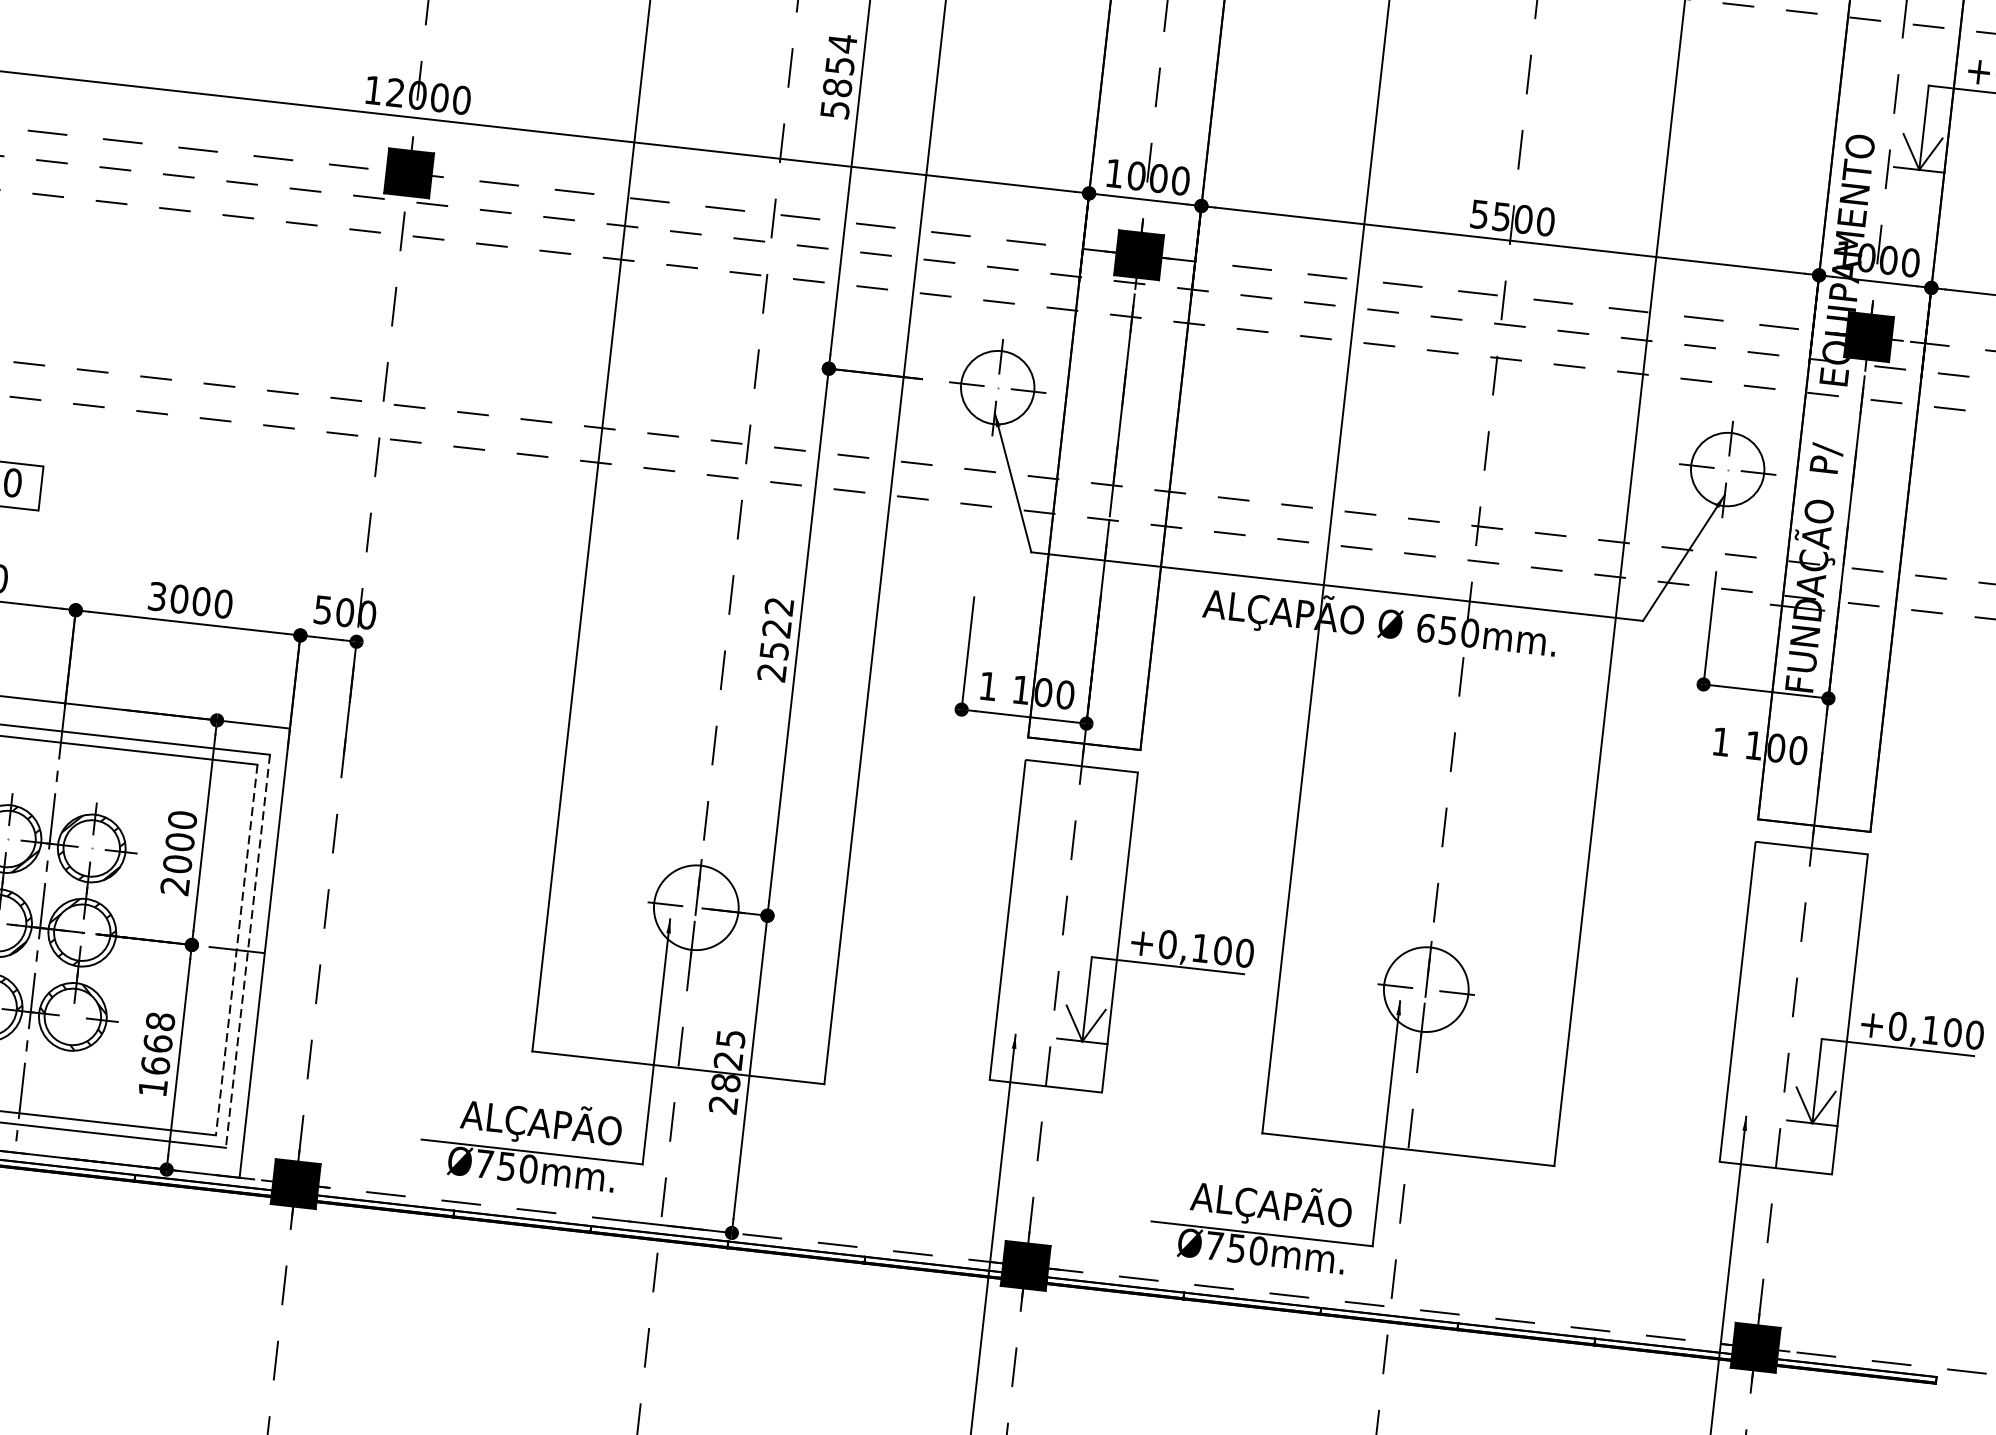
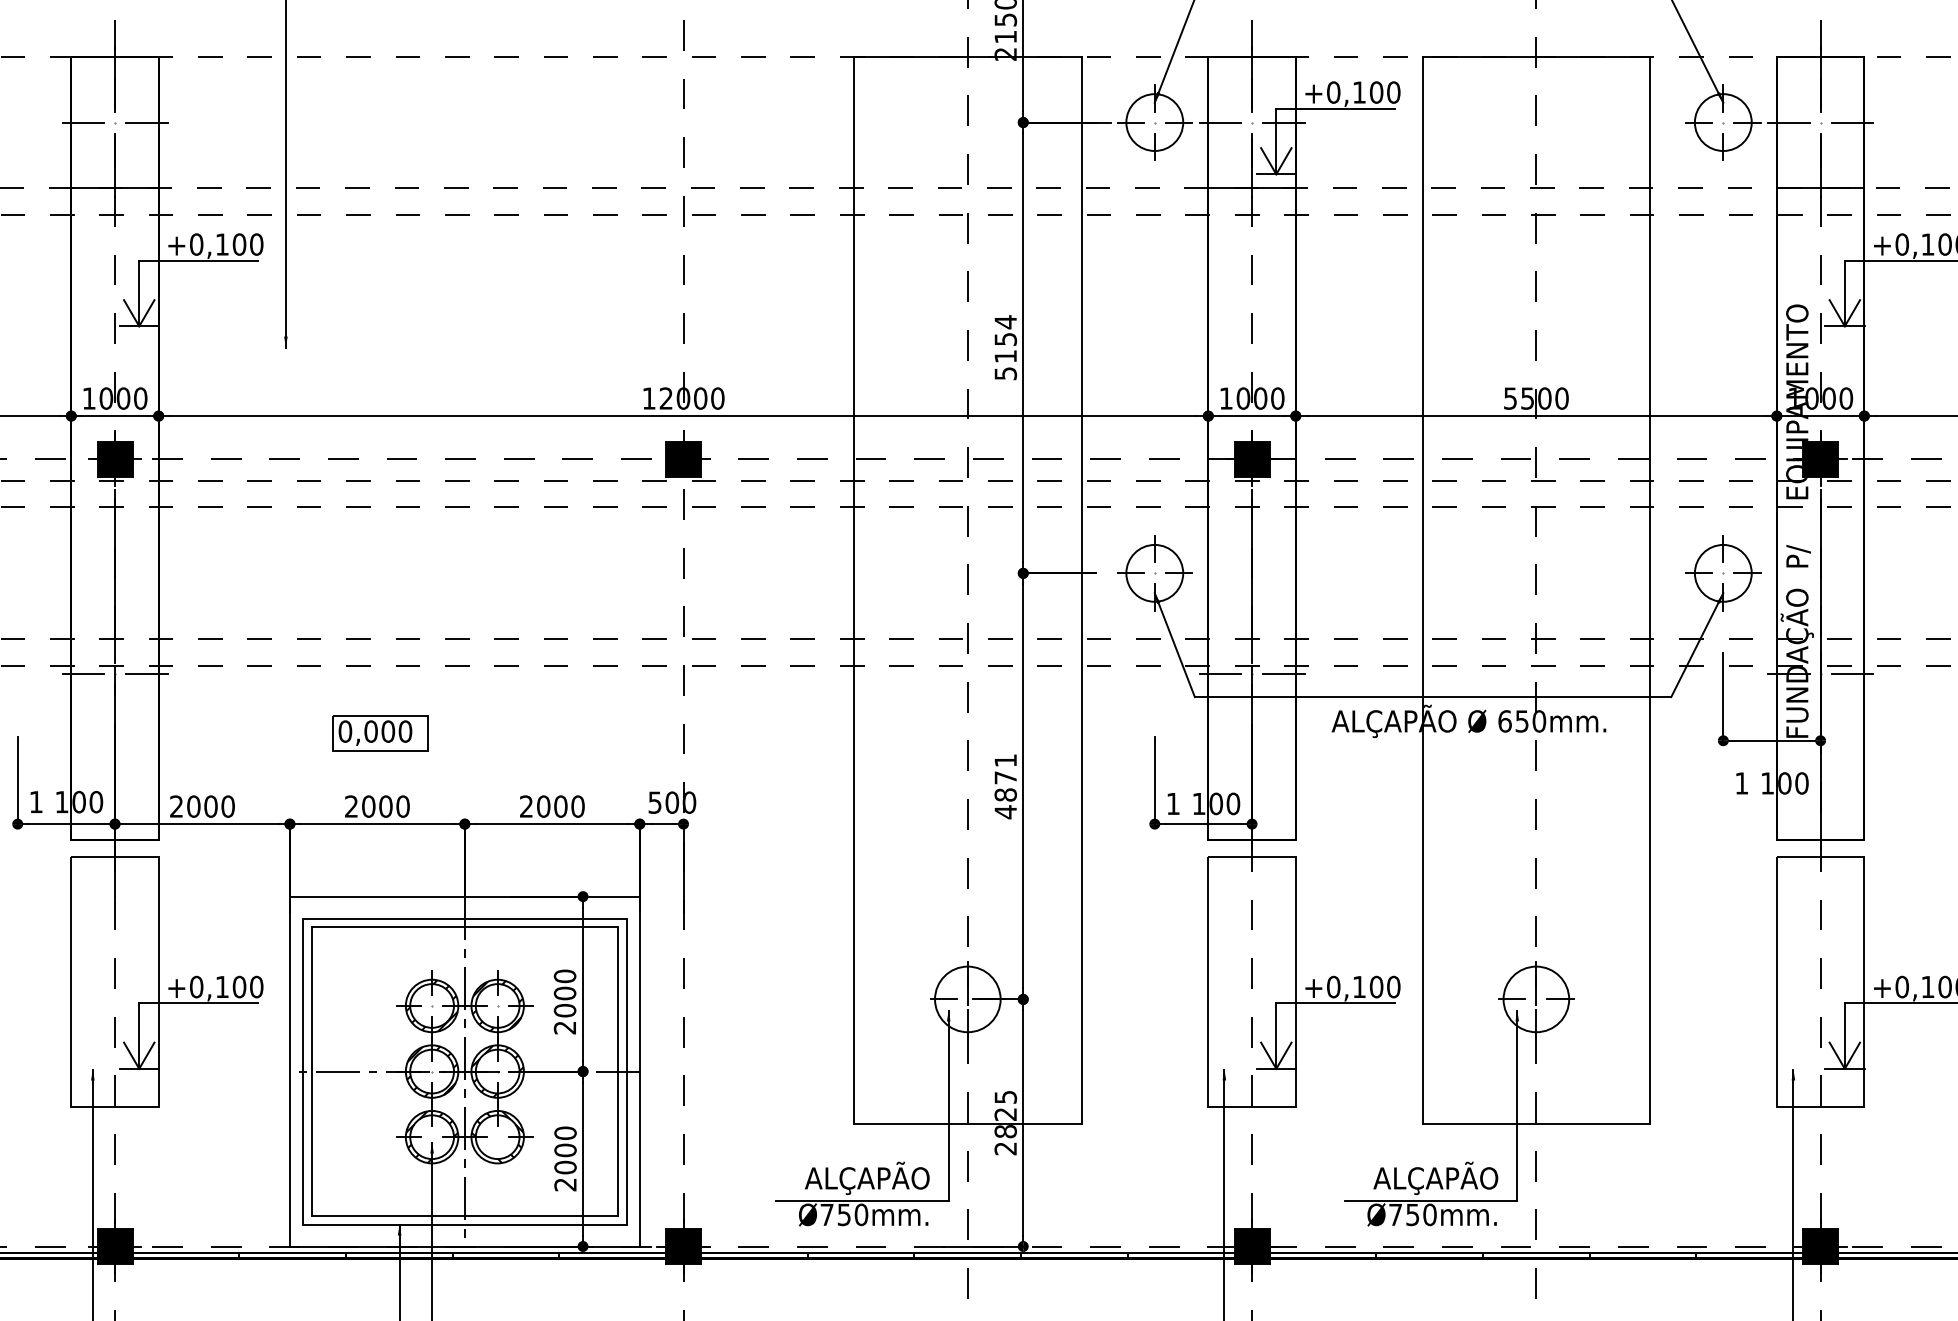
text: (837, 87) -> (1005, 356), 5854 -> 5154
line: (1067, 525) -> (1220, 673), added
line: (1148, 534) -> (1283, 673), added
text: (157, 596) -> (526, 806), 3000 -> 2000
line: (1879, 616) -> (1852, 673), added
text: (775, 639) -> (1005, 786), 2522 -> 4871
line: (235, 951) -> (617, 1072), dashed -> solid
line: (247, 952) -> (626, 1072), dashed -> solid
text: (156, 1054) -> (565, 1158), 1668 -> 2000

